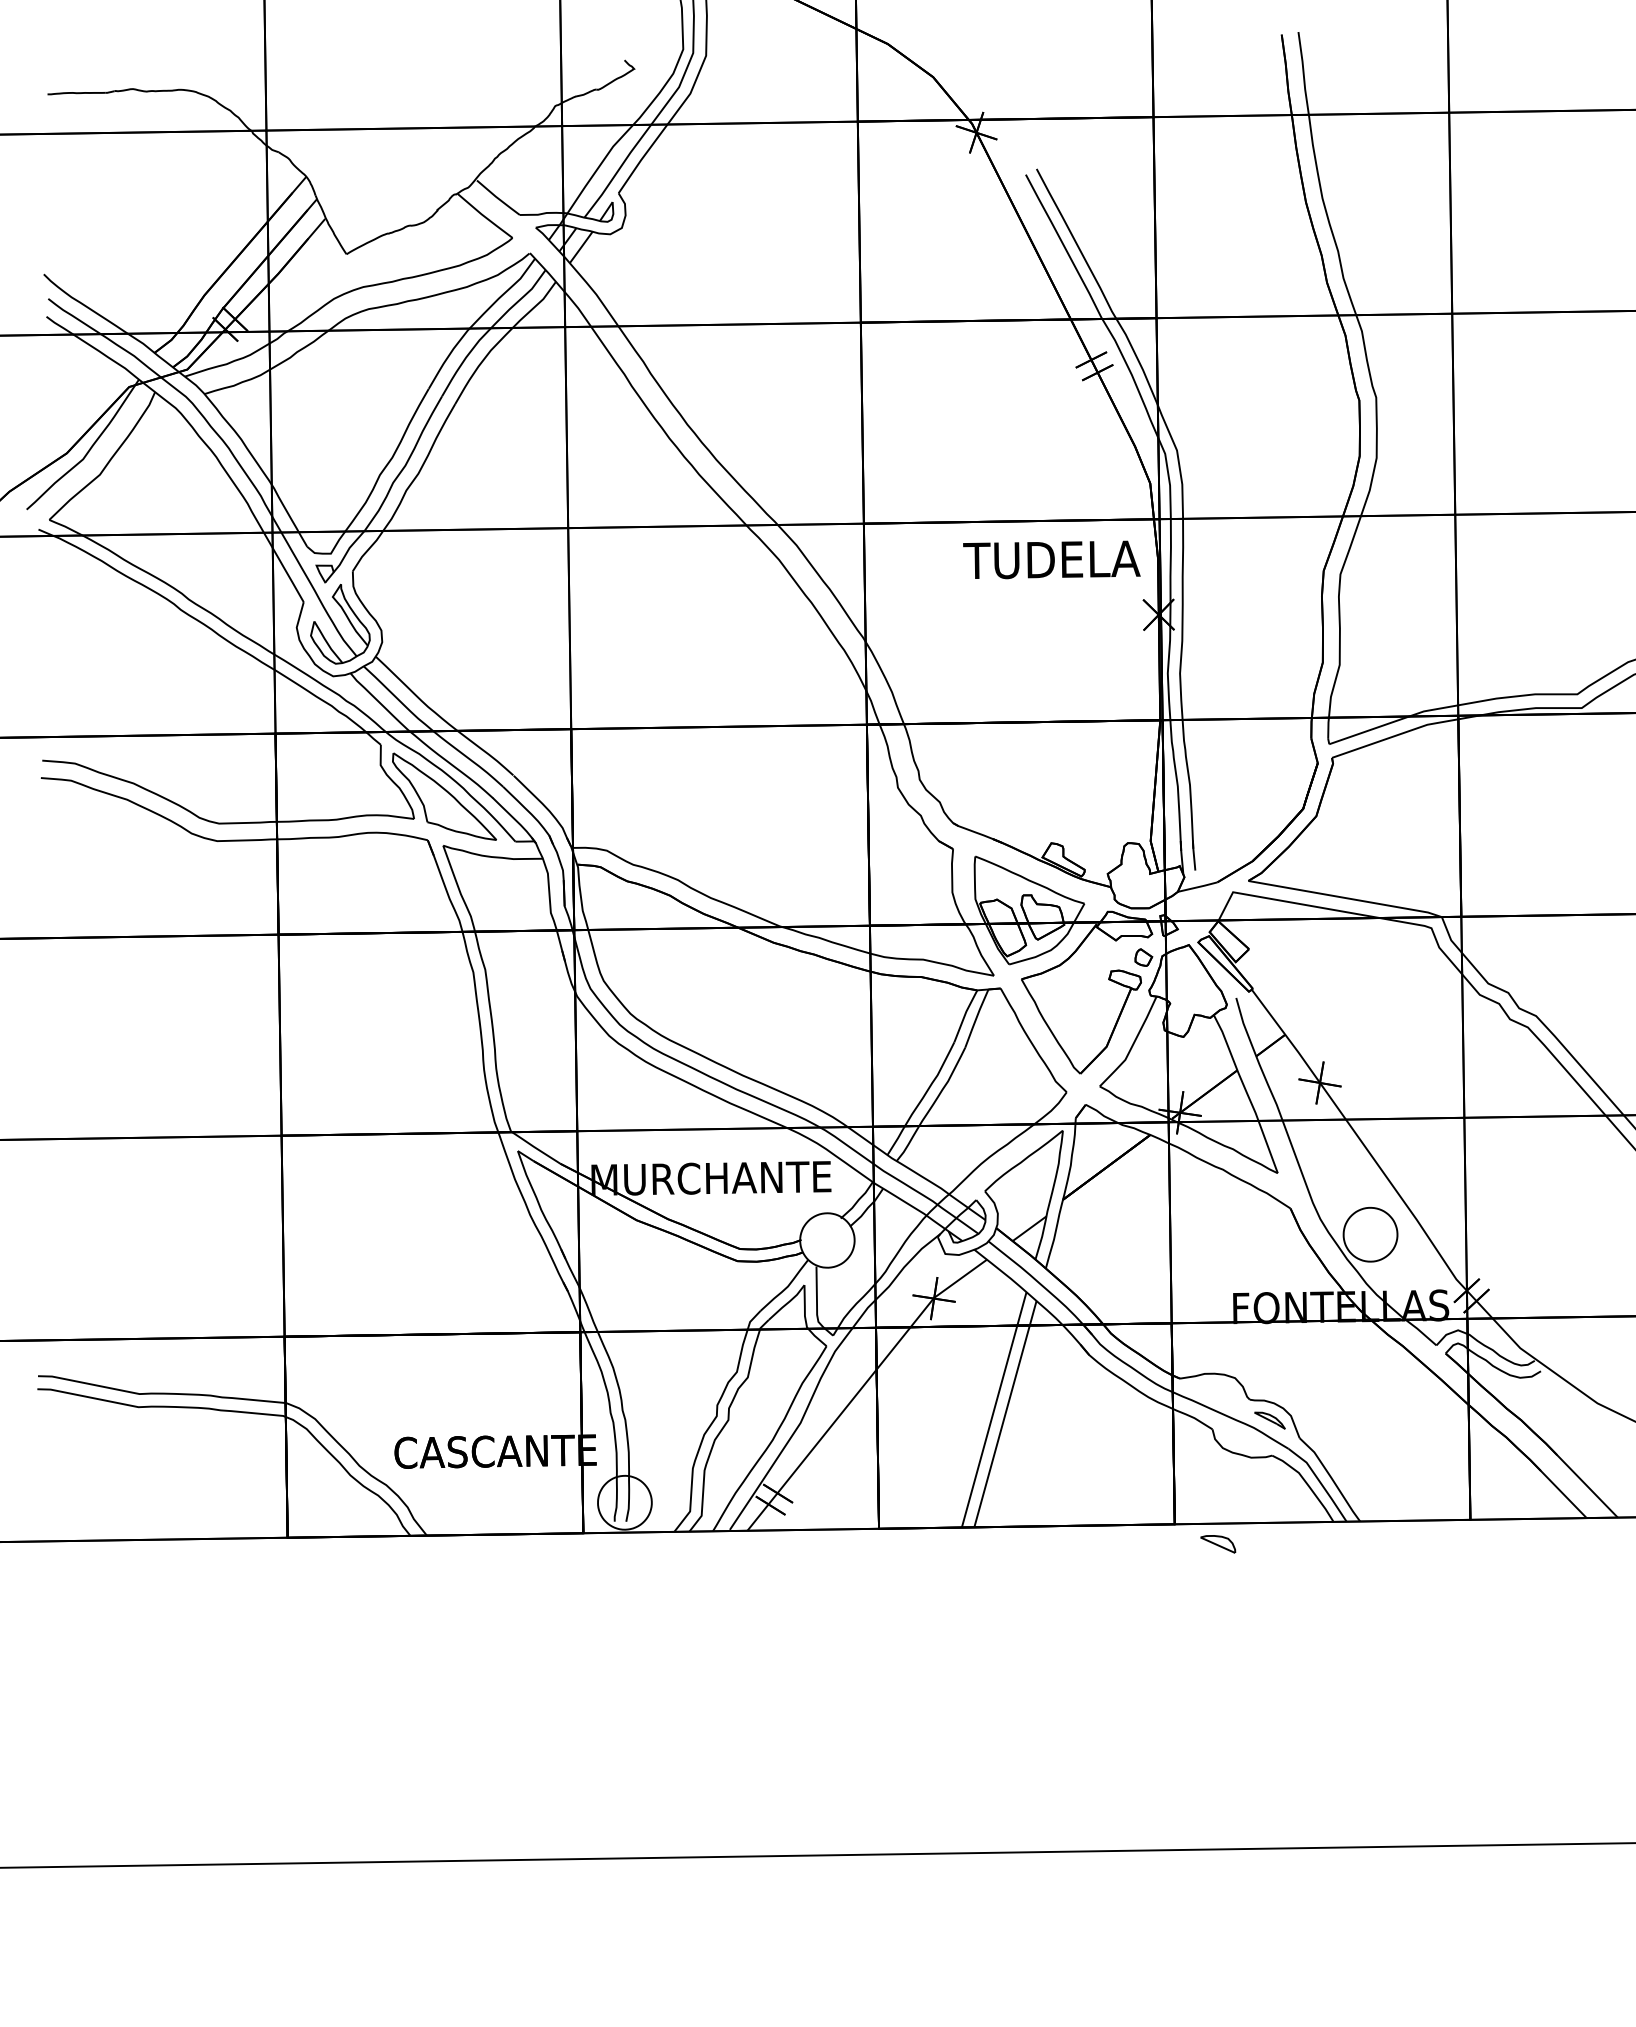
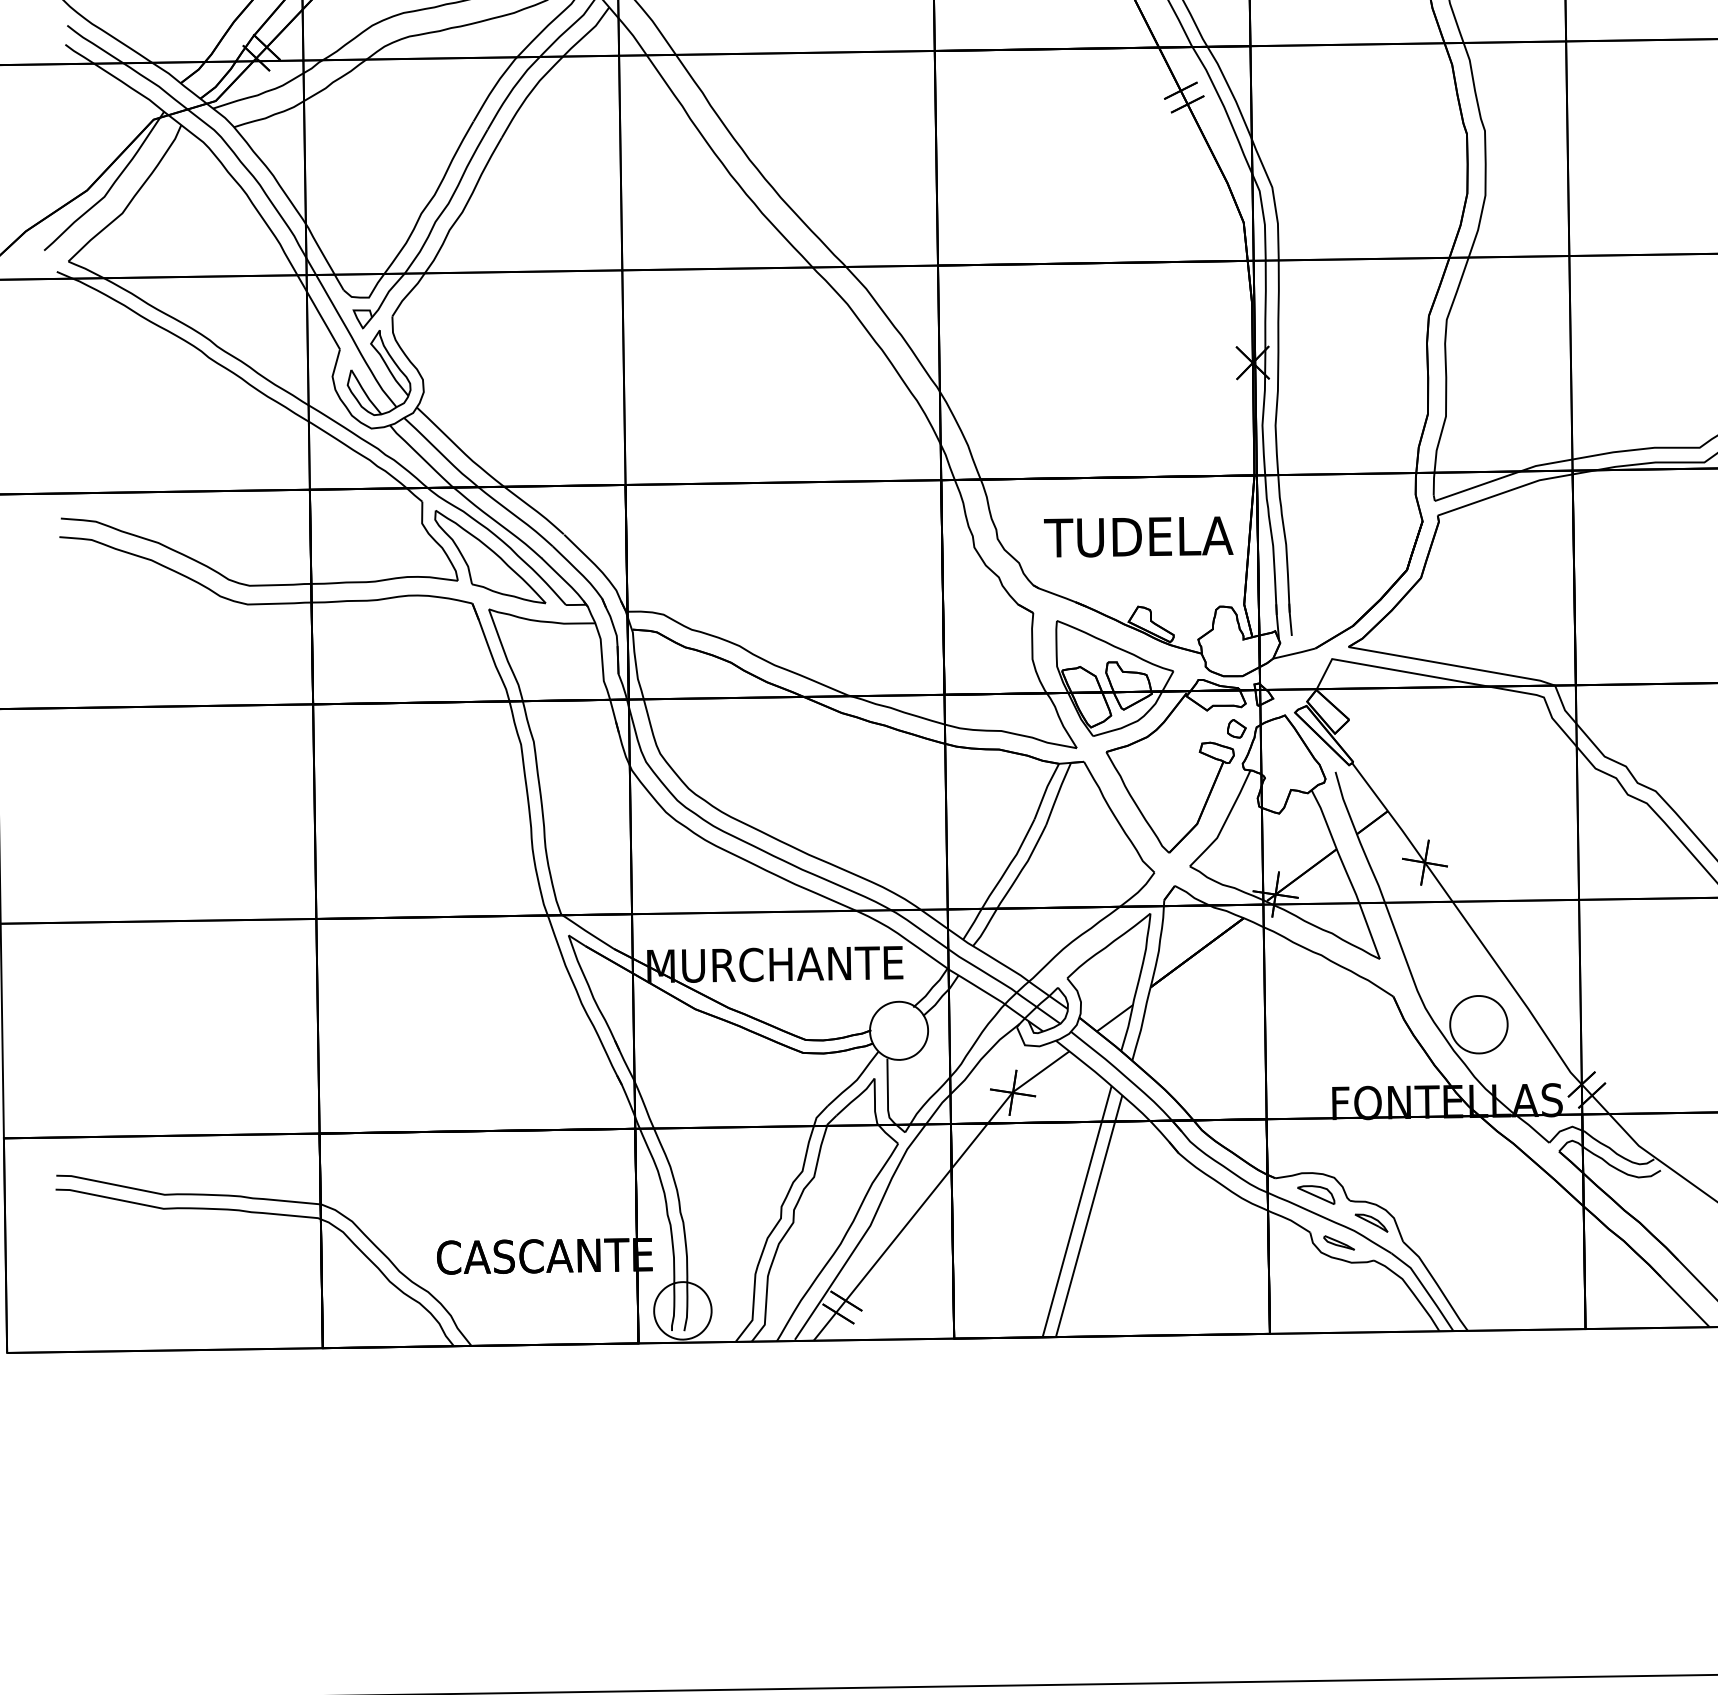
text: (1051, 559) -> (1138, 536), moved
part: (1239, 1439) -> (1339, 1243), added
part: (1218, 1544) -> (1316, 1195), moved

